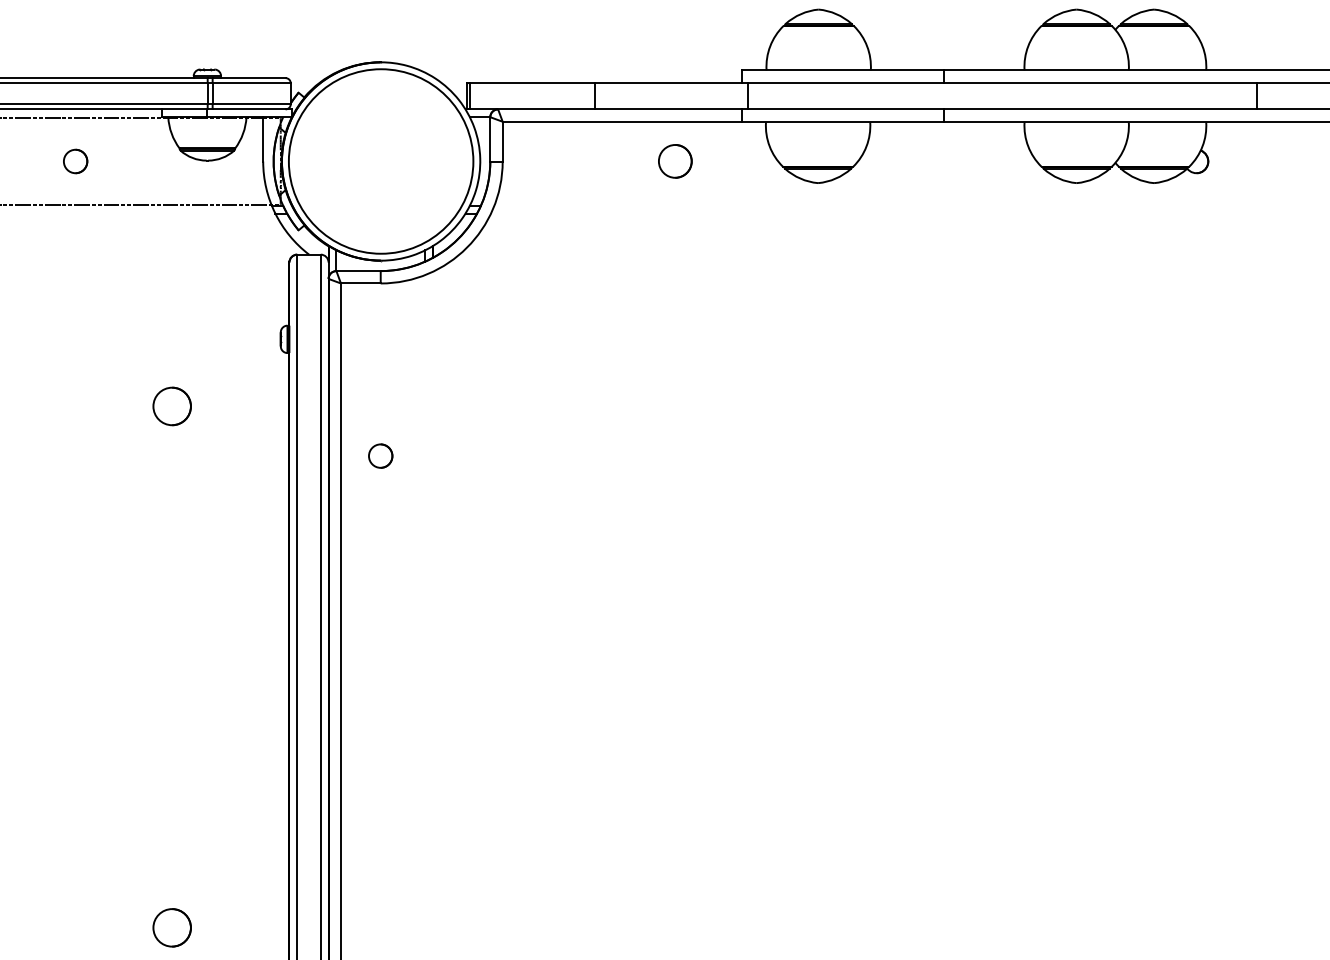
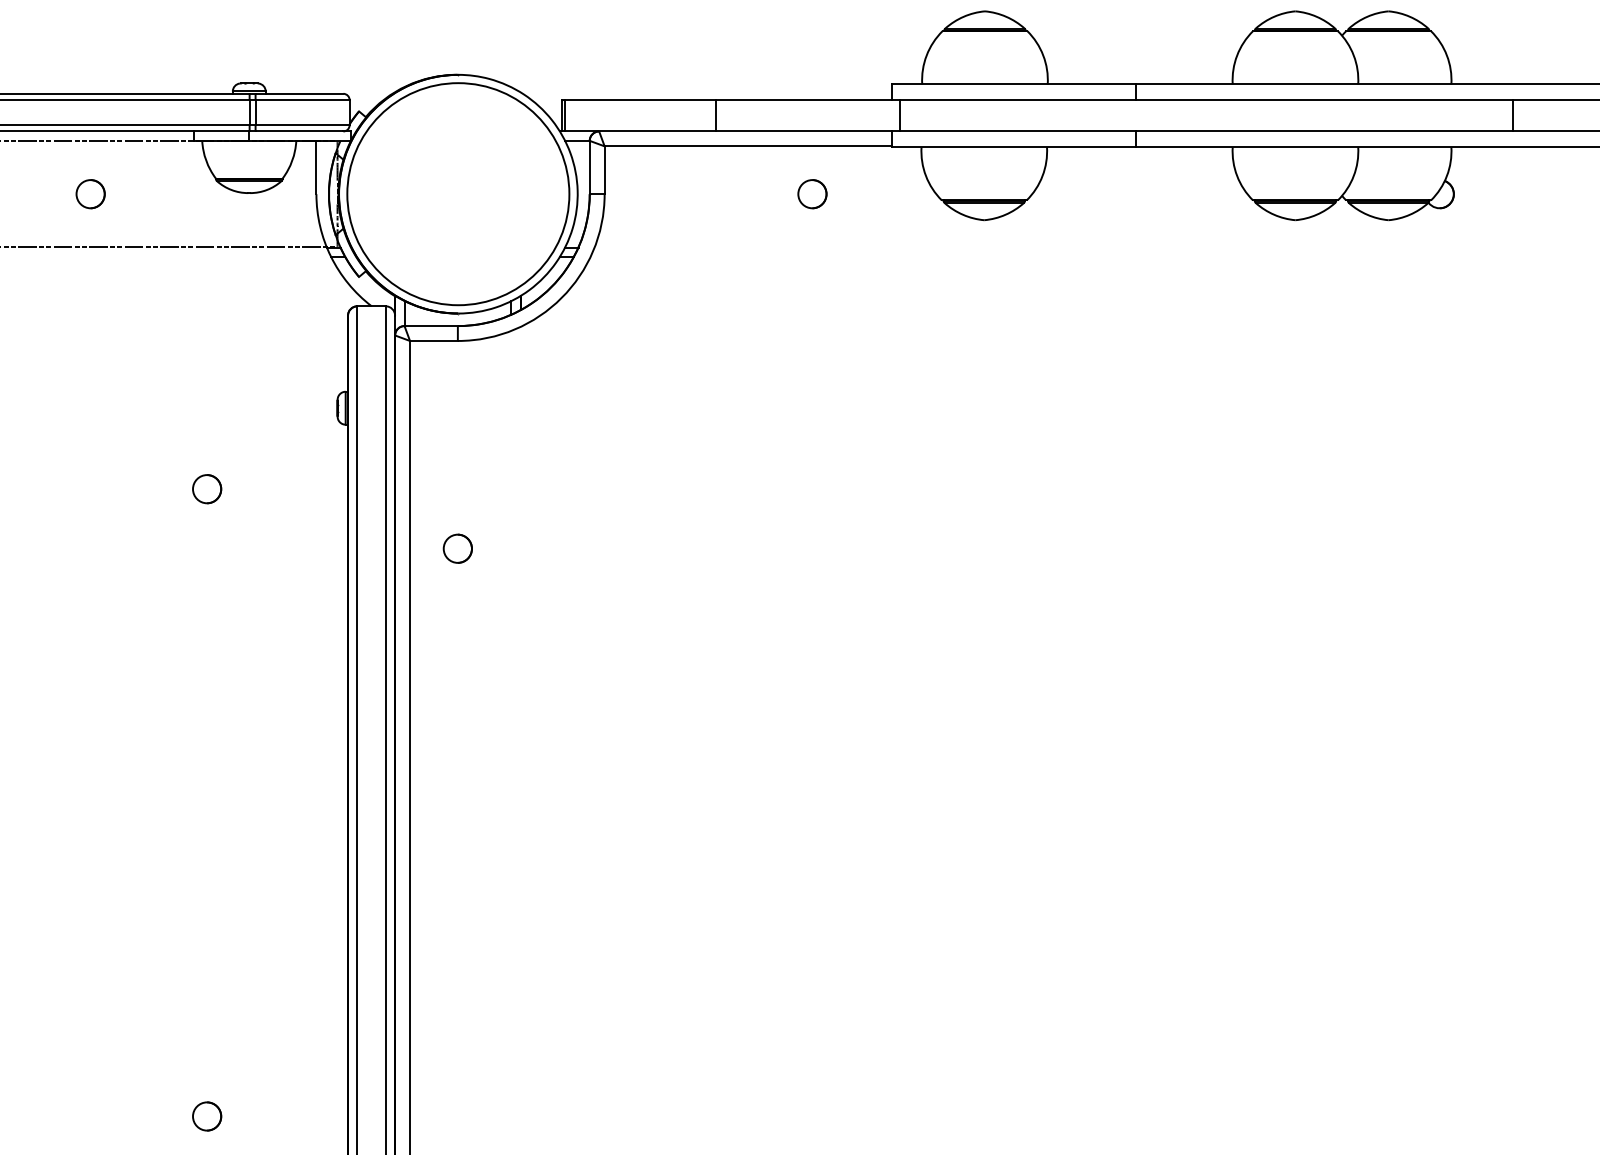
circle: (675, 161) -> (812, 194), size x0.71
circle: (172, 406) -> (207, 489), size x0.62
circle: (172, 927) -> (207, 1116), size x0.62

